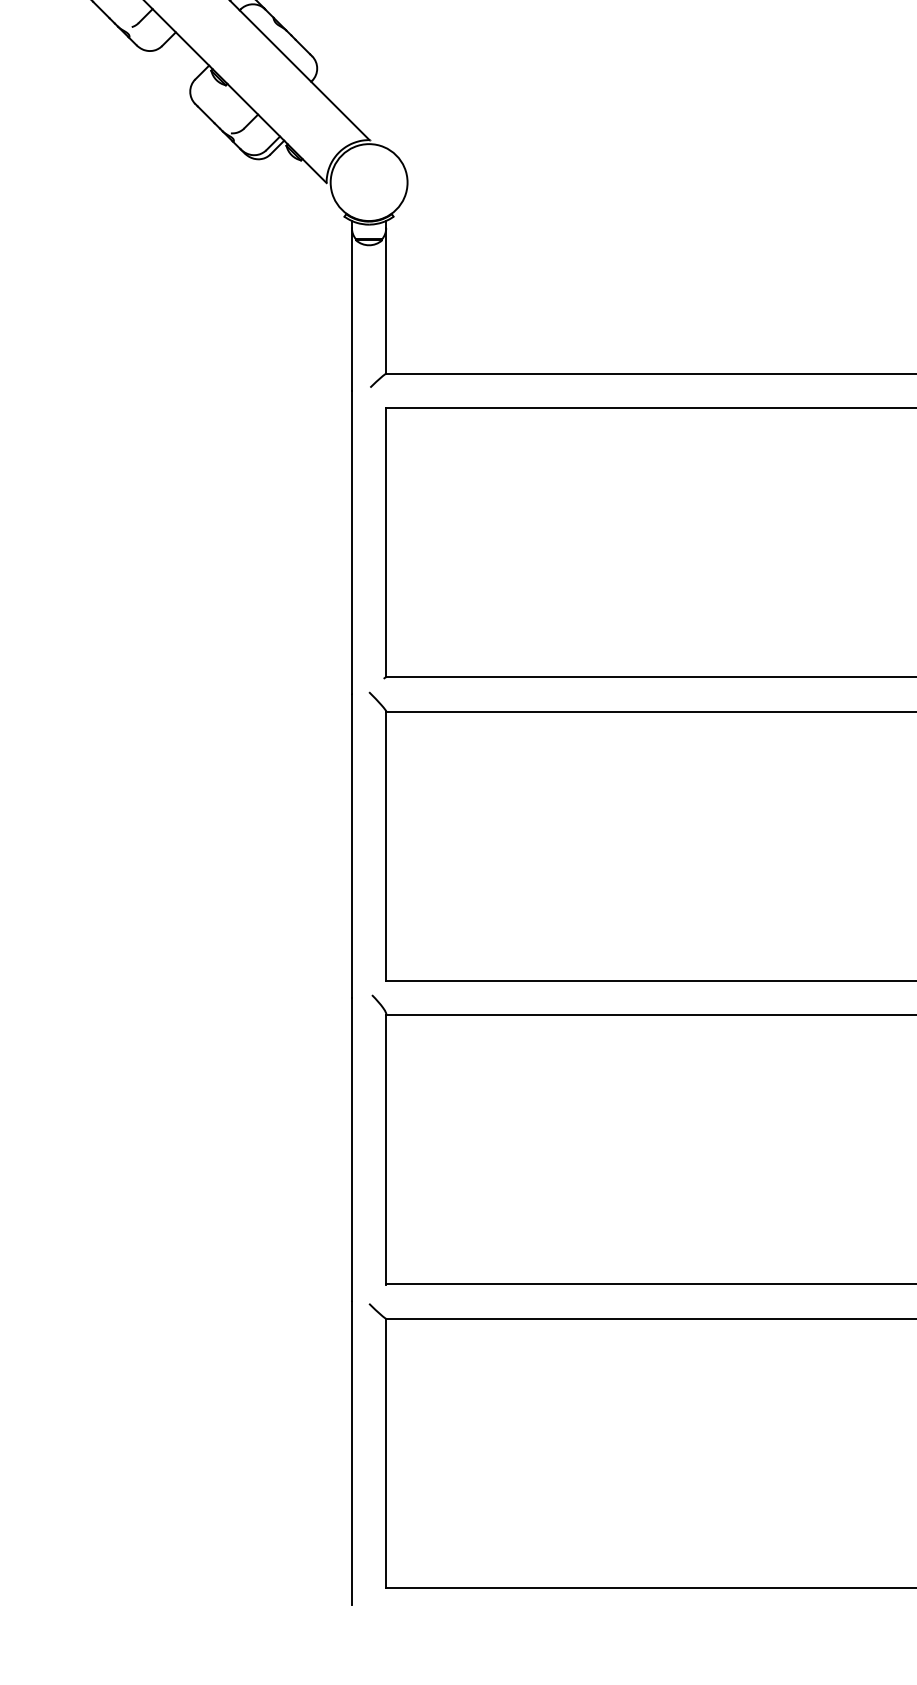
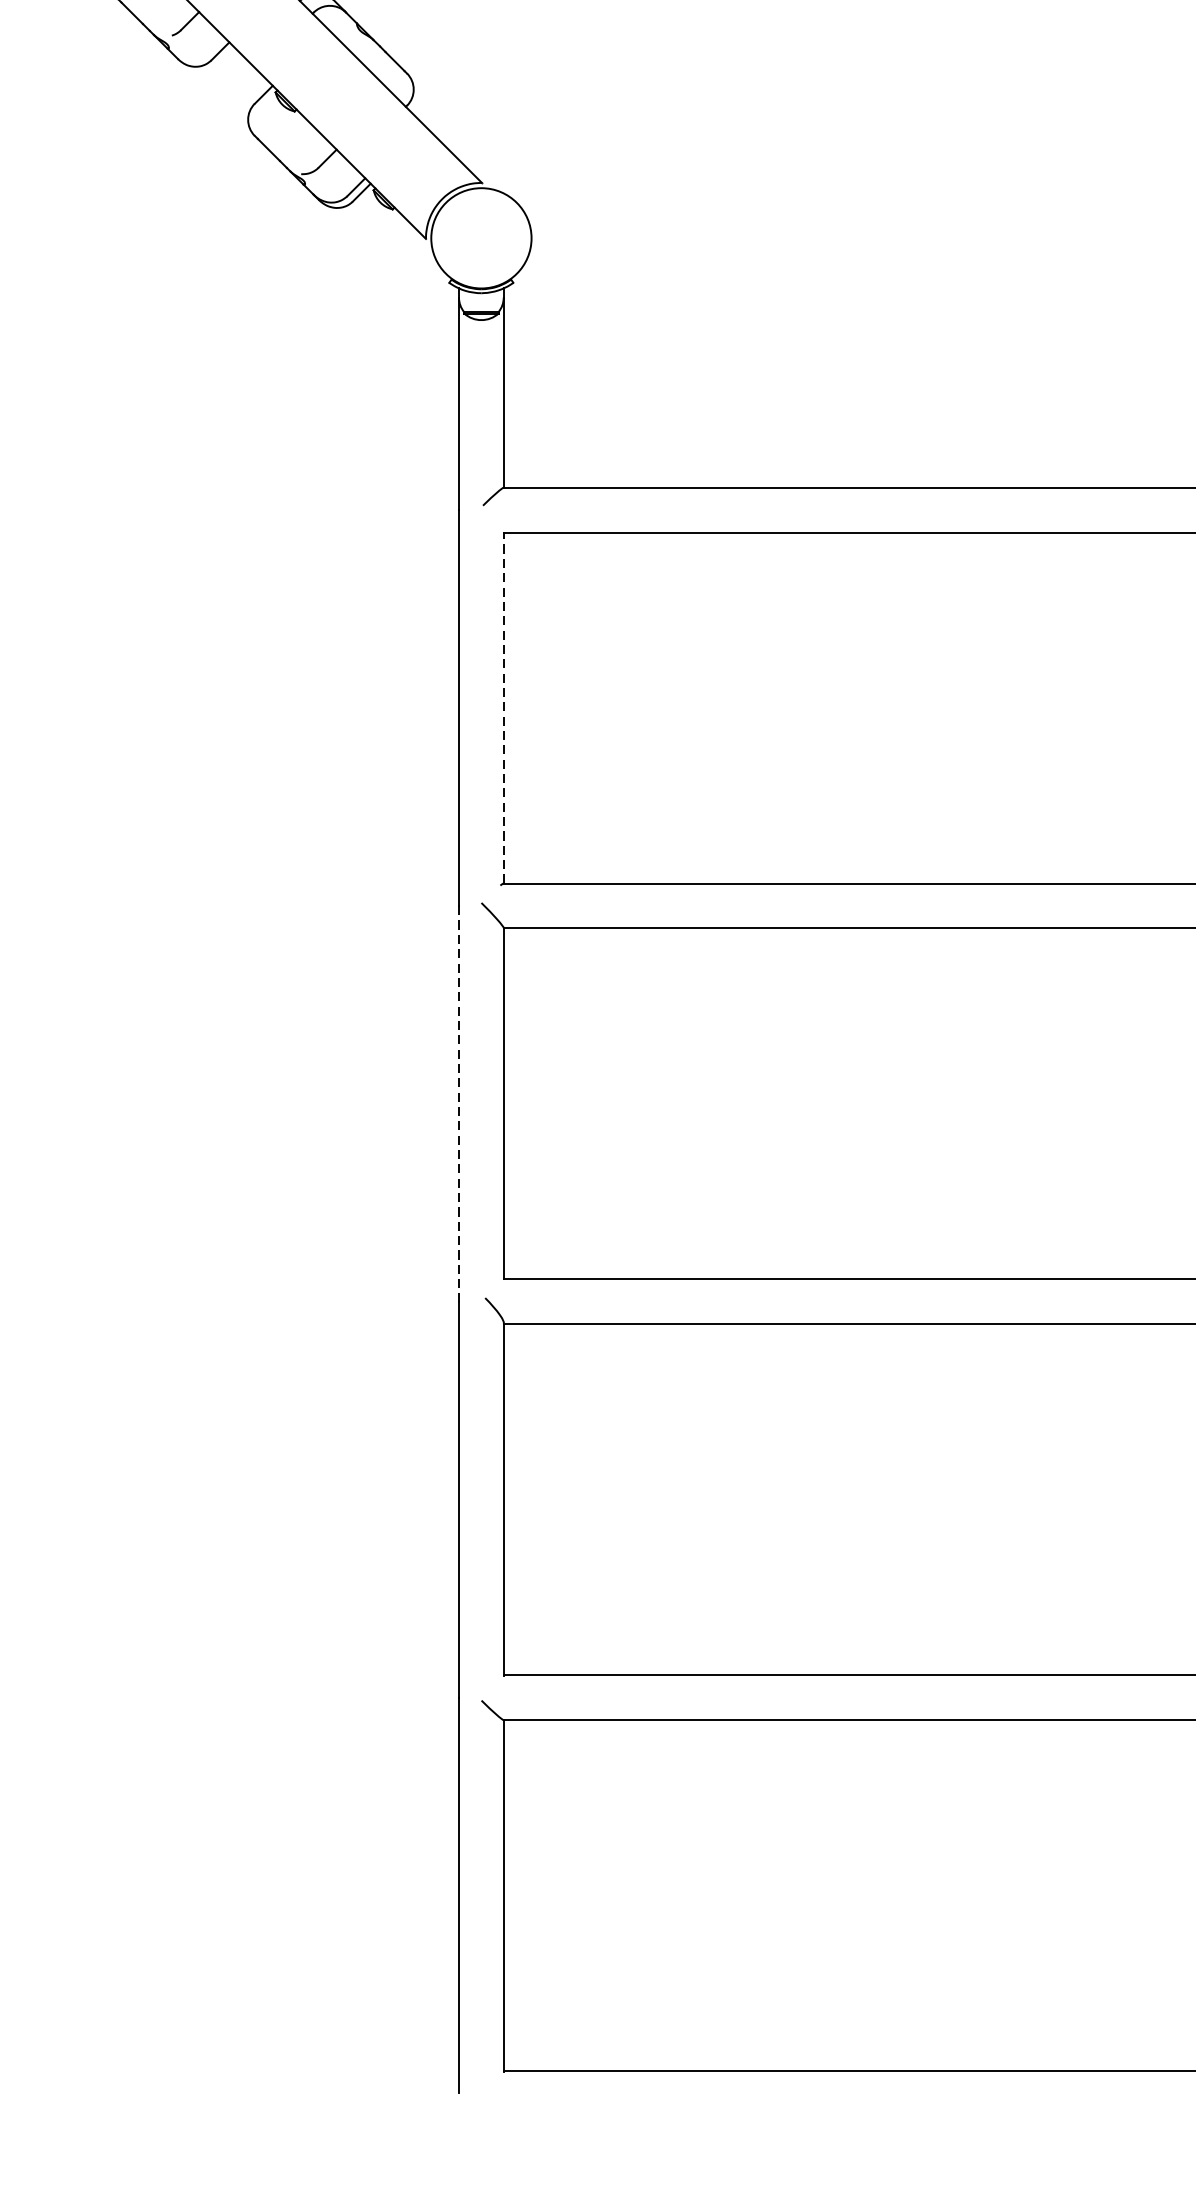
line: (386, 542) -> (504, 707), solid -> dashed
line: (351, 846) -> (458, 1104), solid -> dashed

